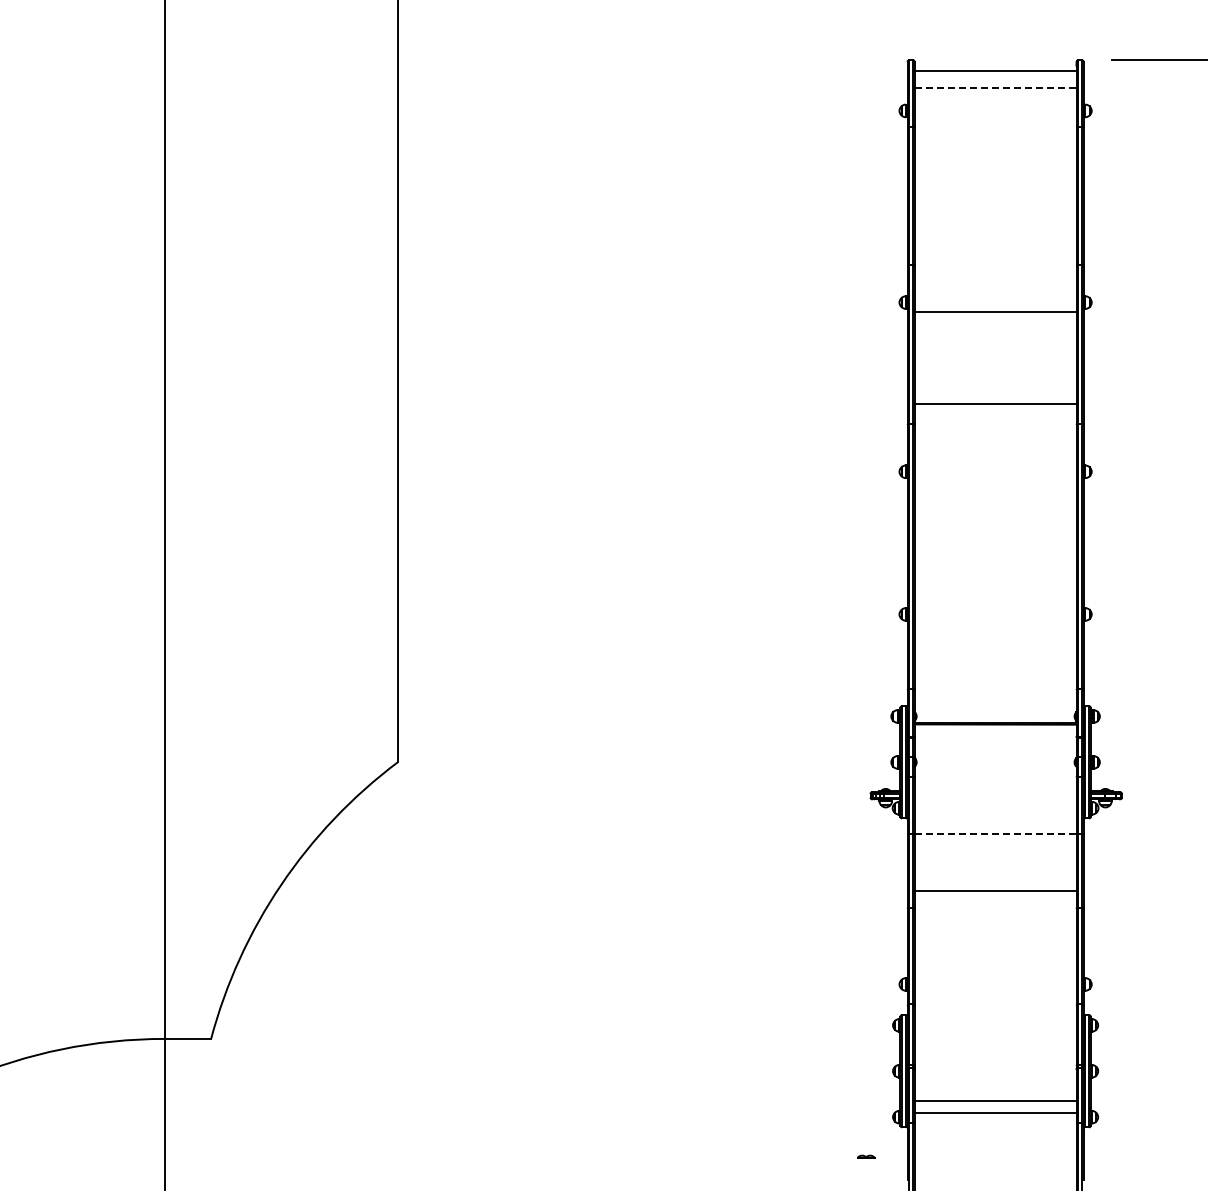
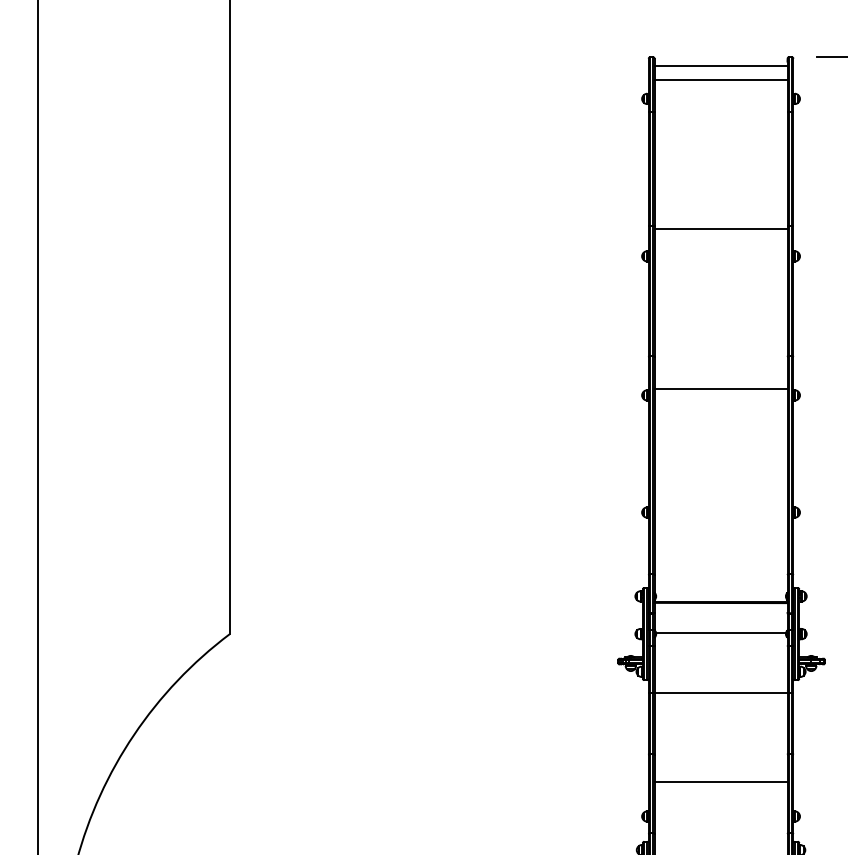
line: (995, 87) -> (720, 79), dashed -> solid
line: (995, 312) -> (720, 229), moved
line: (995, 403) -> (720, 388), moved
line: (995, 761) -> (720, 633), added
line: (995, 833) -> (720, 692), dashed -> solid
line: (995, 890) -> (720, 782), moved

